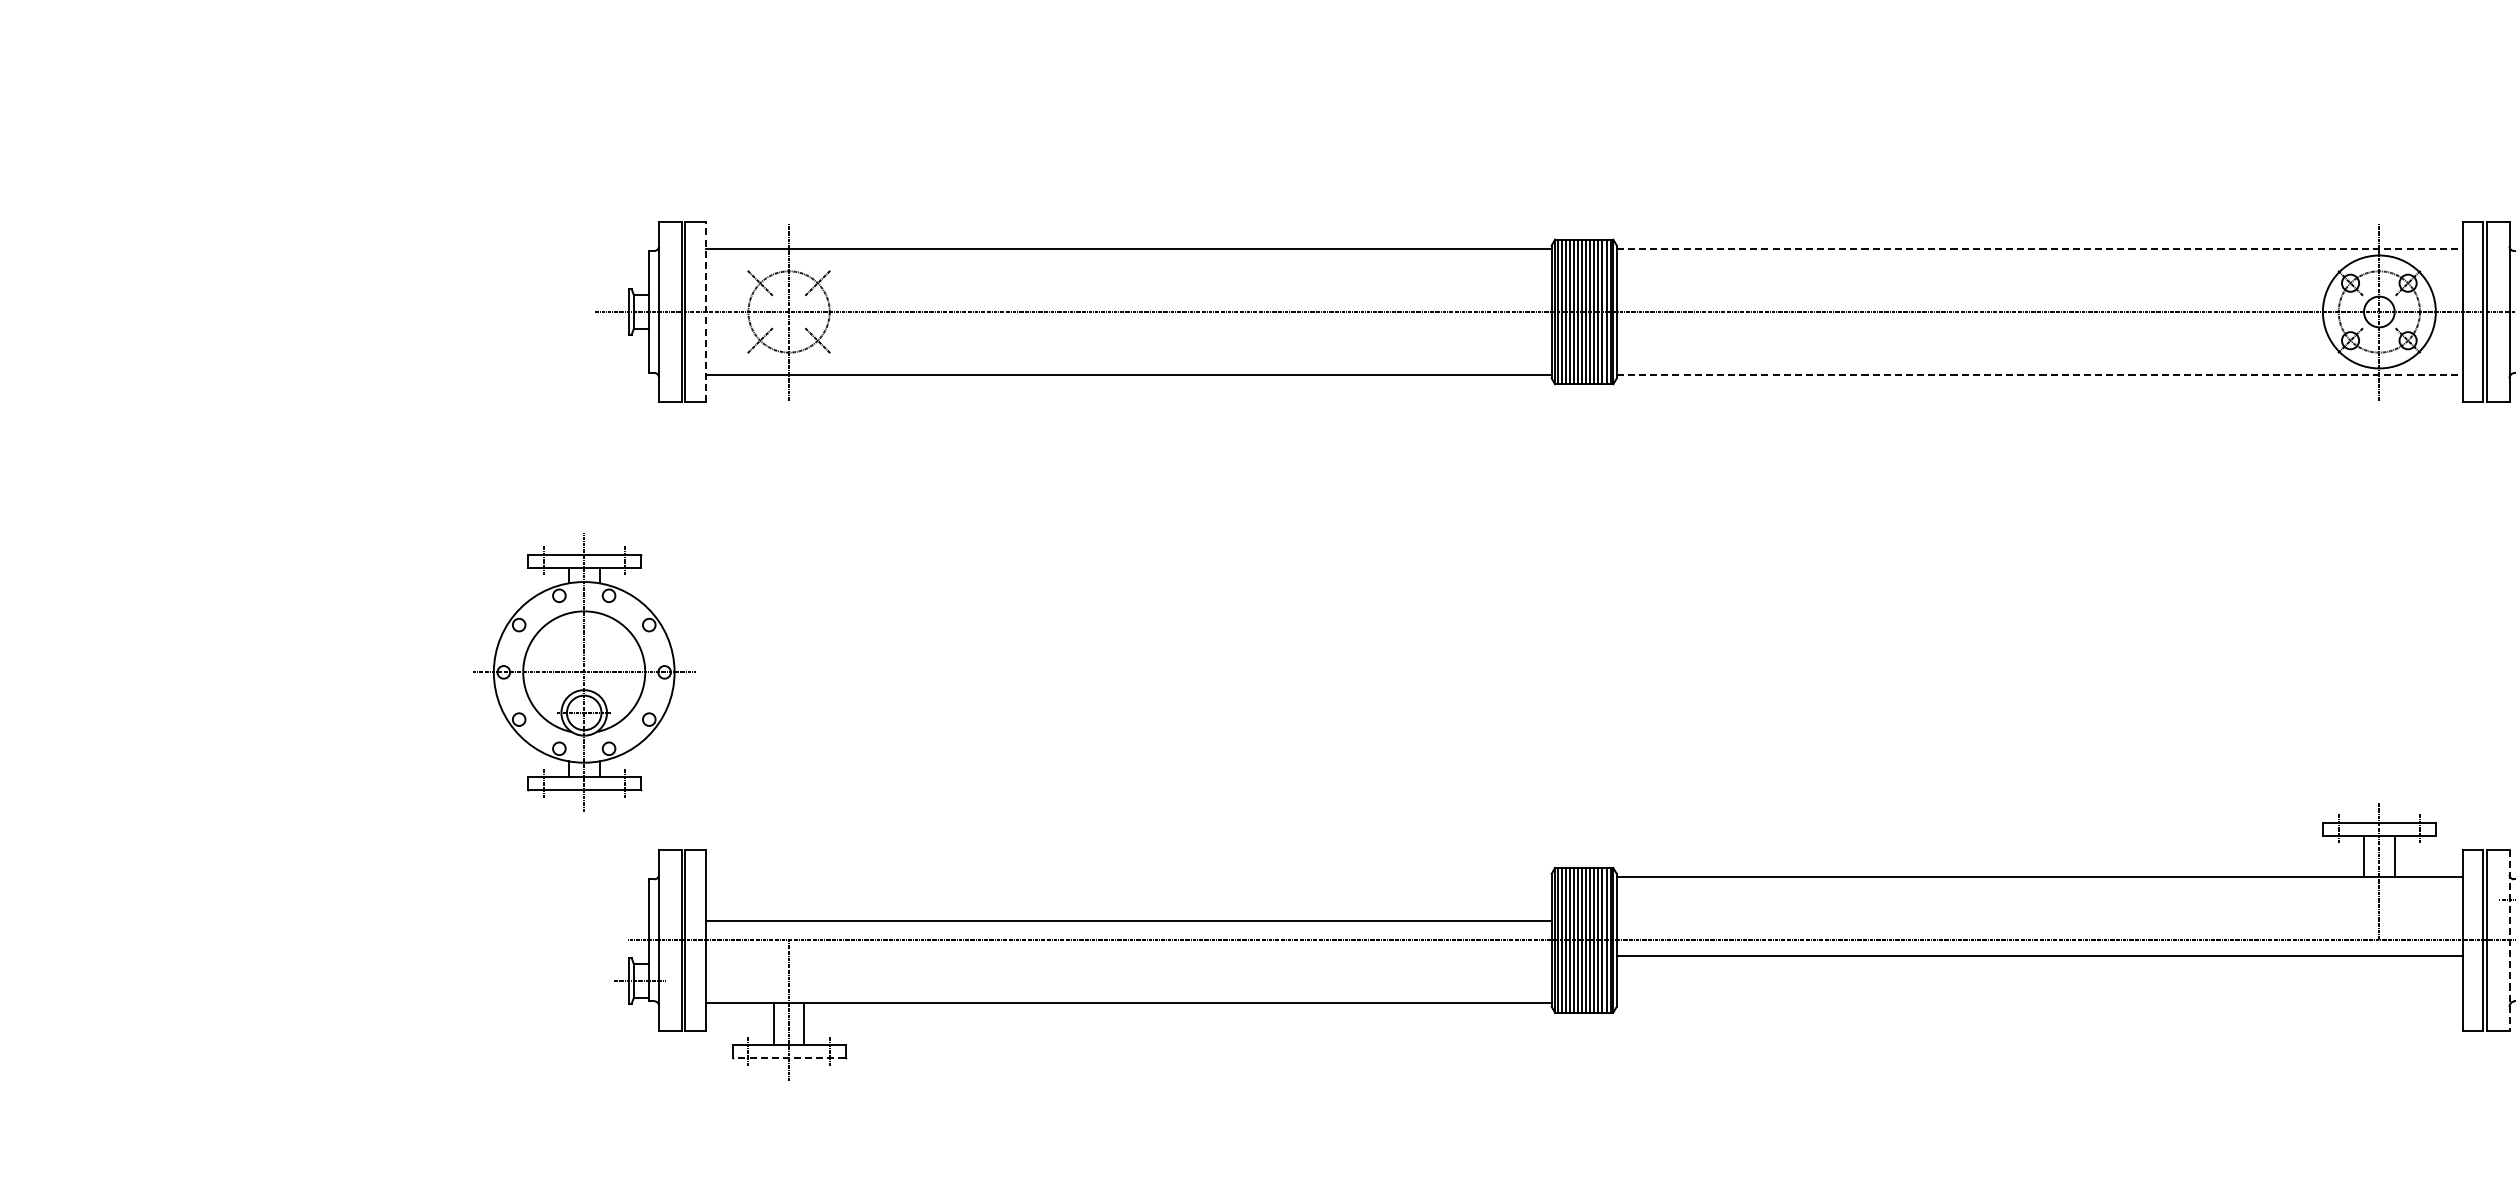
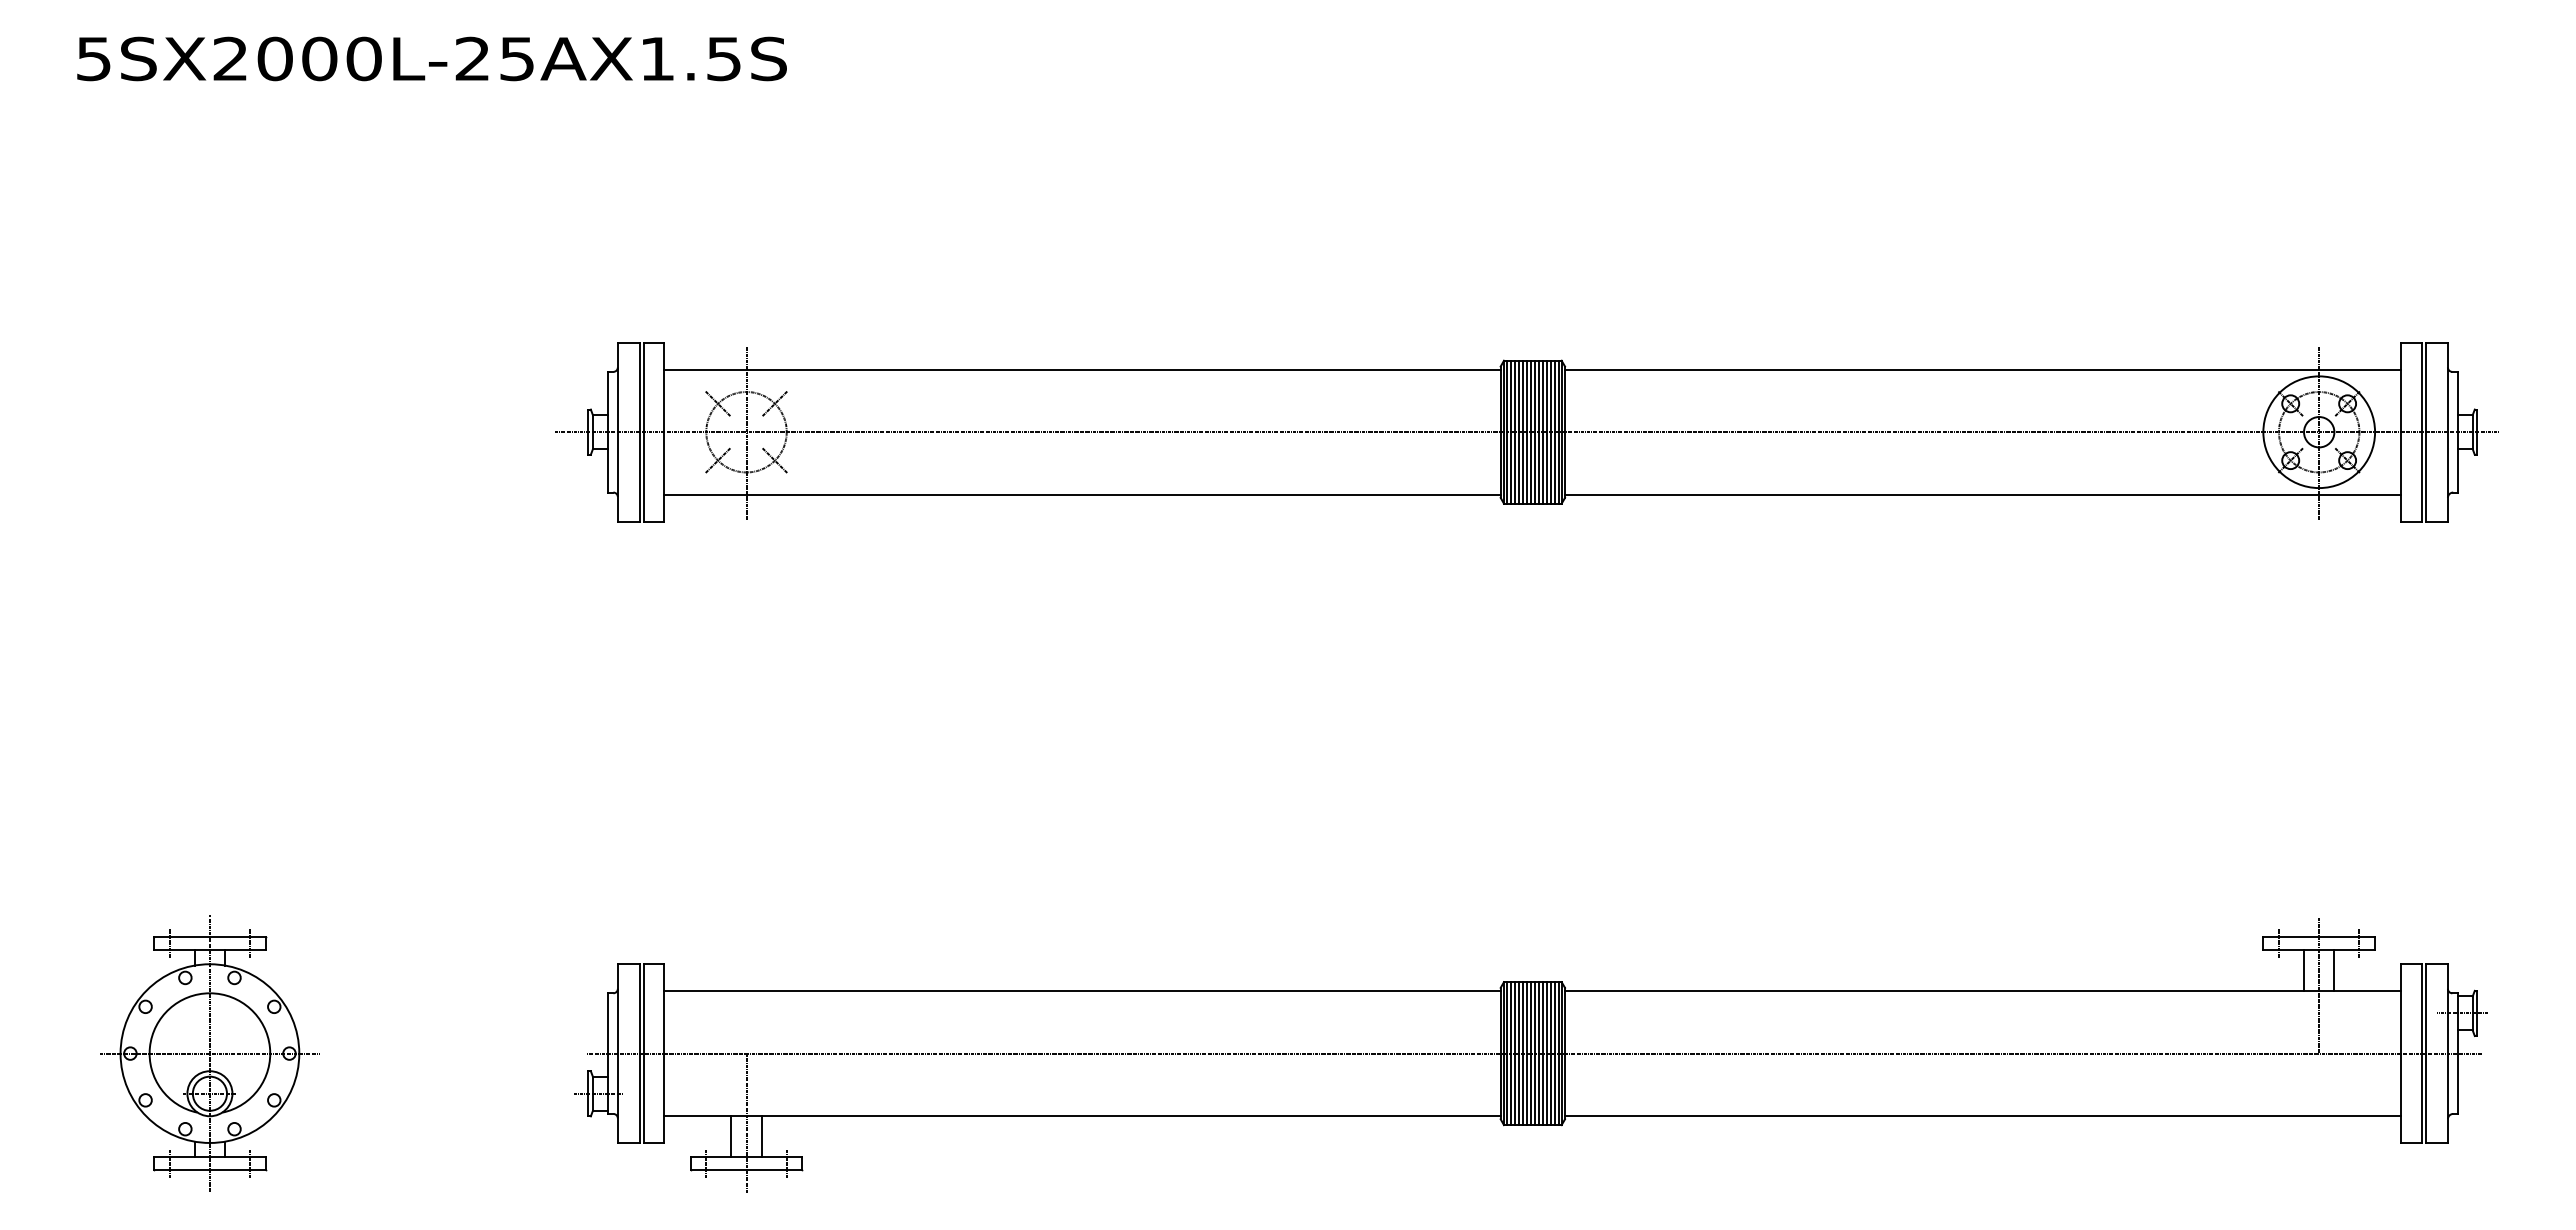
line: (2039, 248) -> (1983, 369), dashed -> solid
line: (706, 311) -> (664, 431), dashed -> solid
line: (2039, 374) -> (1983, 494), dashed -> solid
part: (583, 672) -> (209, 1053), moved
line: (1128, 920) -> (1082, 991), moved
line: (2509, 941) -> (2447, 1054), dashed -> solid
line: (2039, 956) -> (1983, 1116), moved
line: (789, 1057) -> (746, 1169), dashed -> solid

